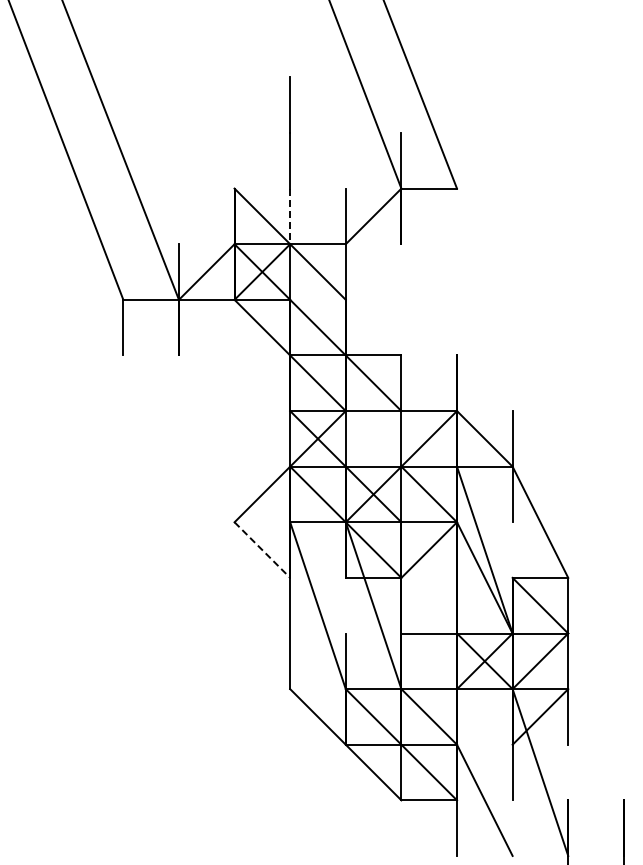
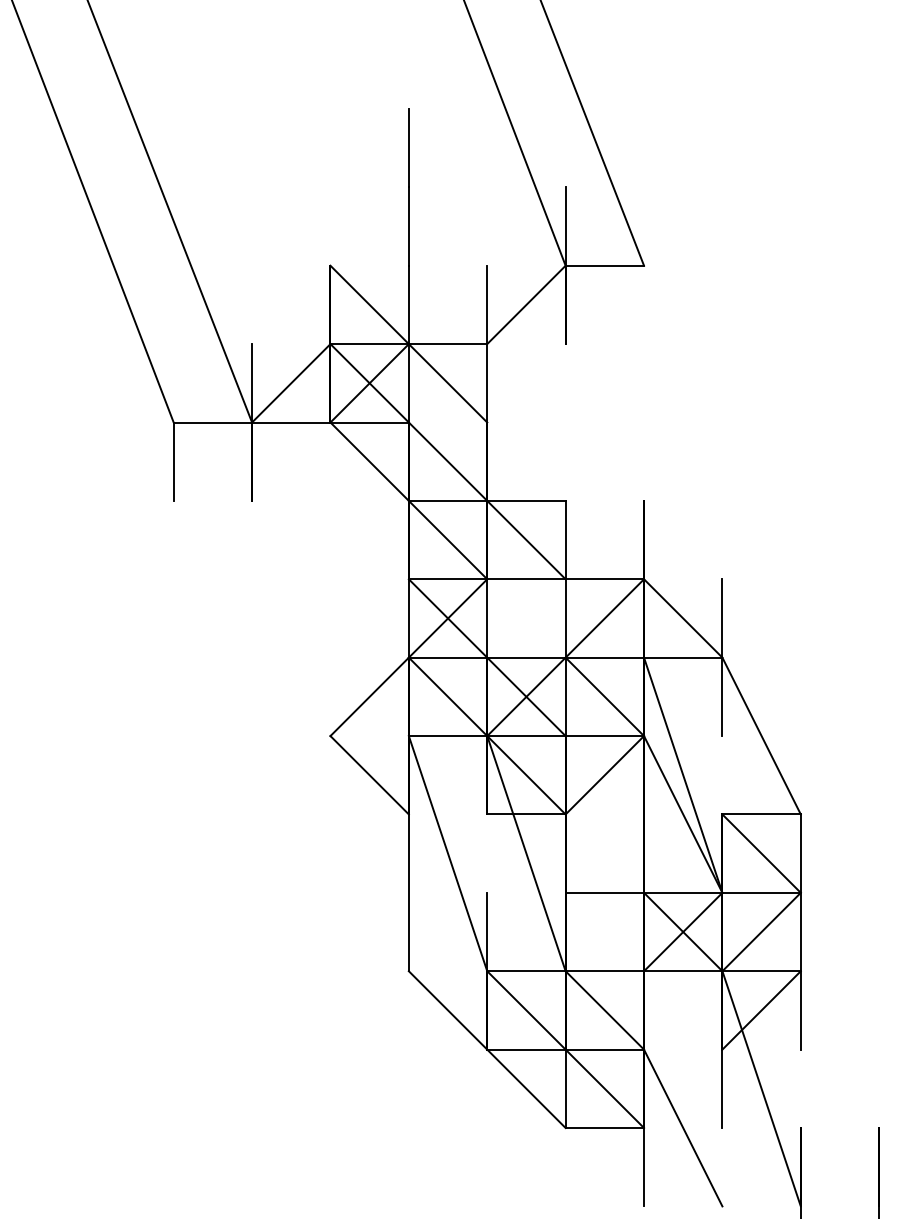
line: (290, 216) -> (409, 305), dashed -> solid
line: (262, 550) -> (369, 775), dashed -> solid

